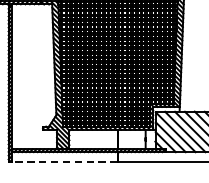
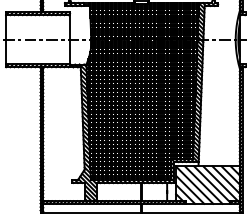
line: (63, 161) -> (91, 212), dashed -> solid

